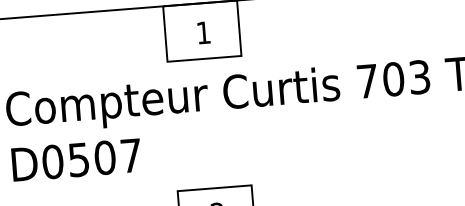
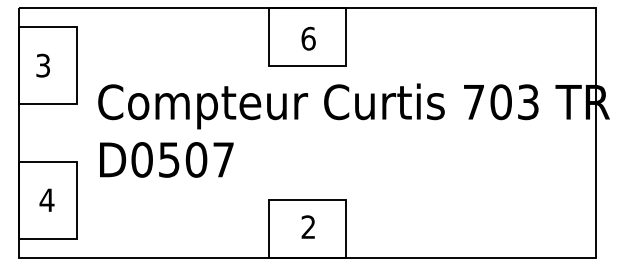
text: (203, 32) -> (308, 38), 1 -> 6

